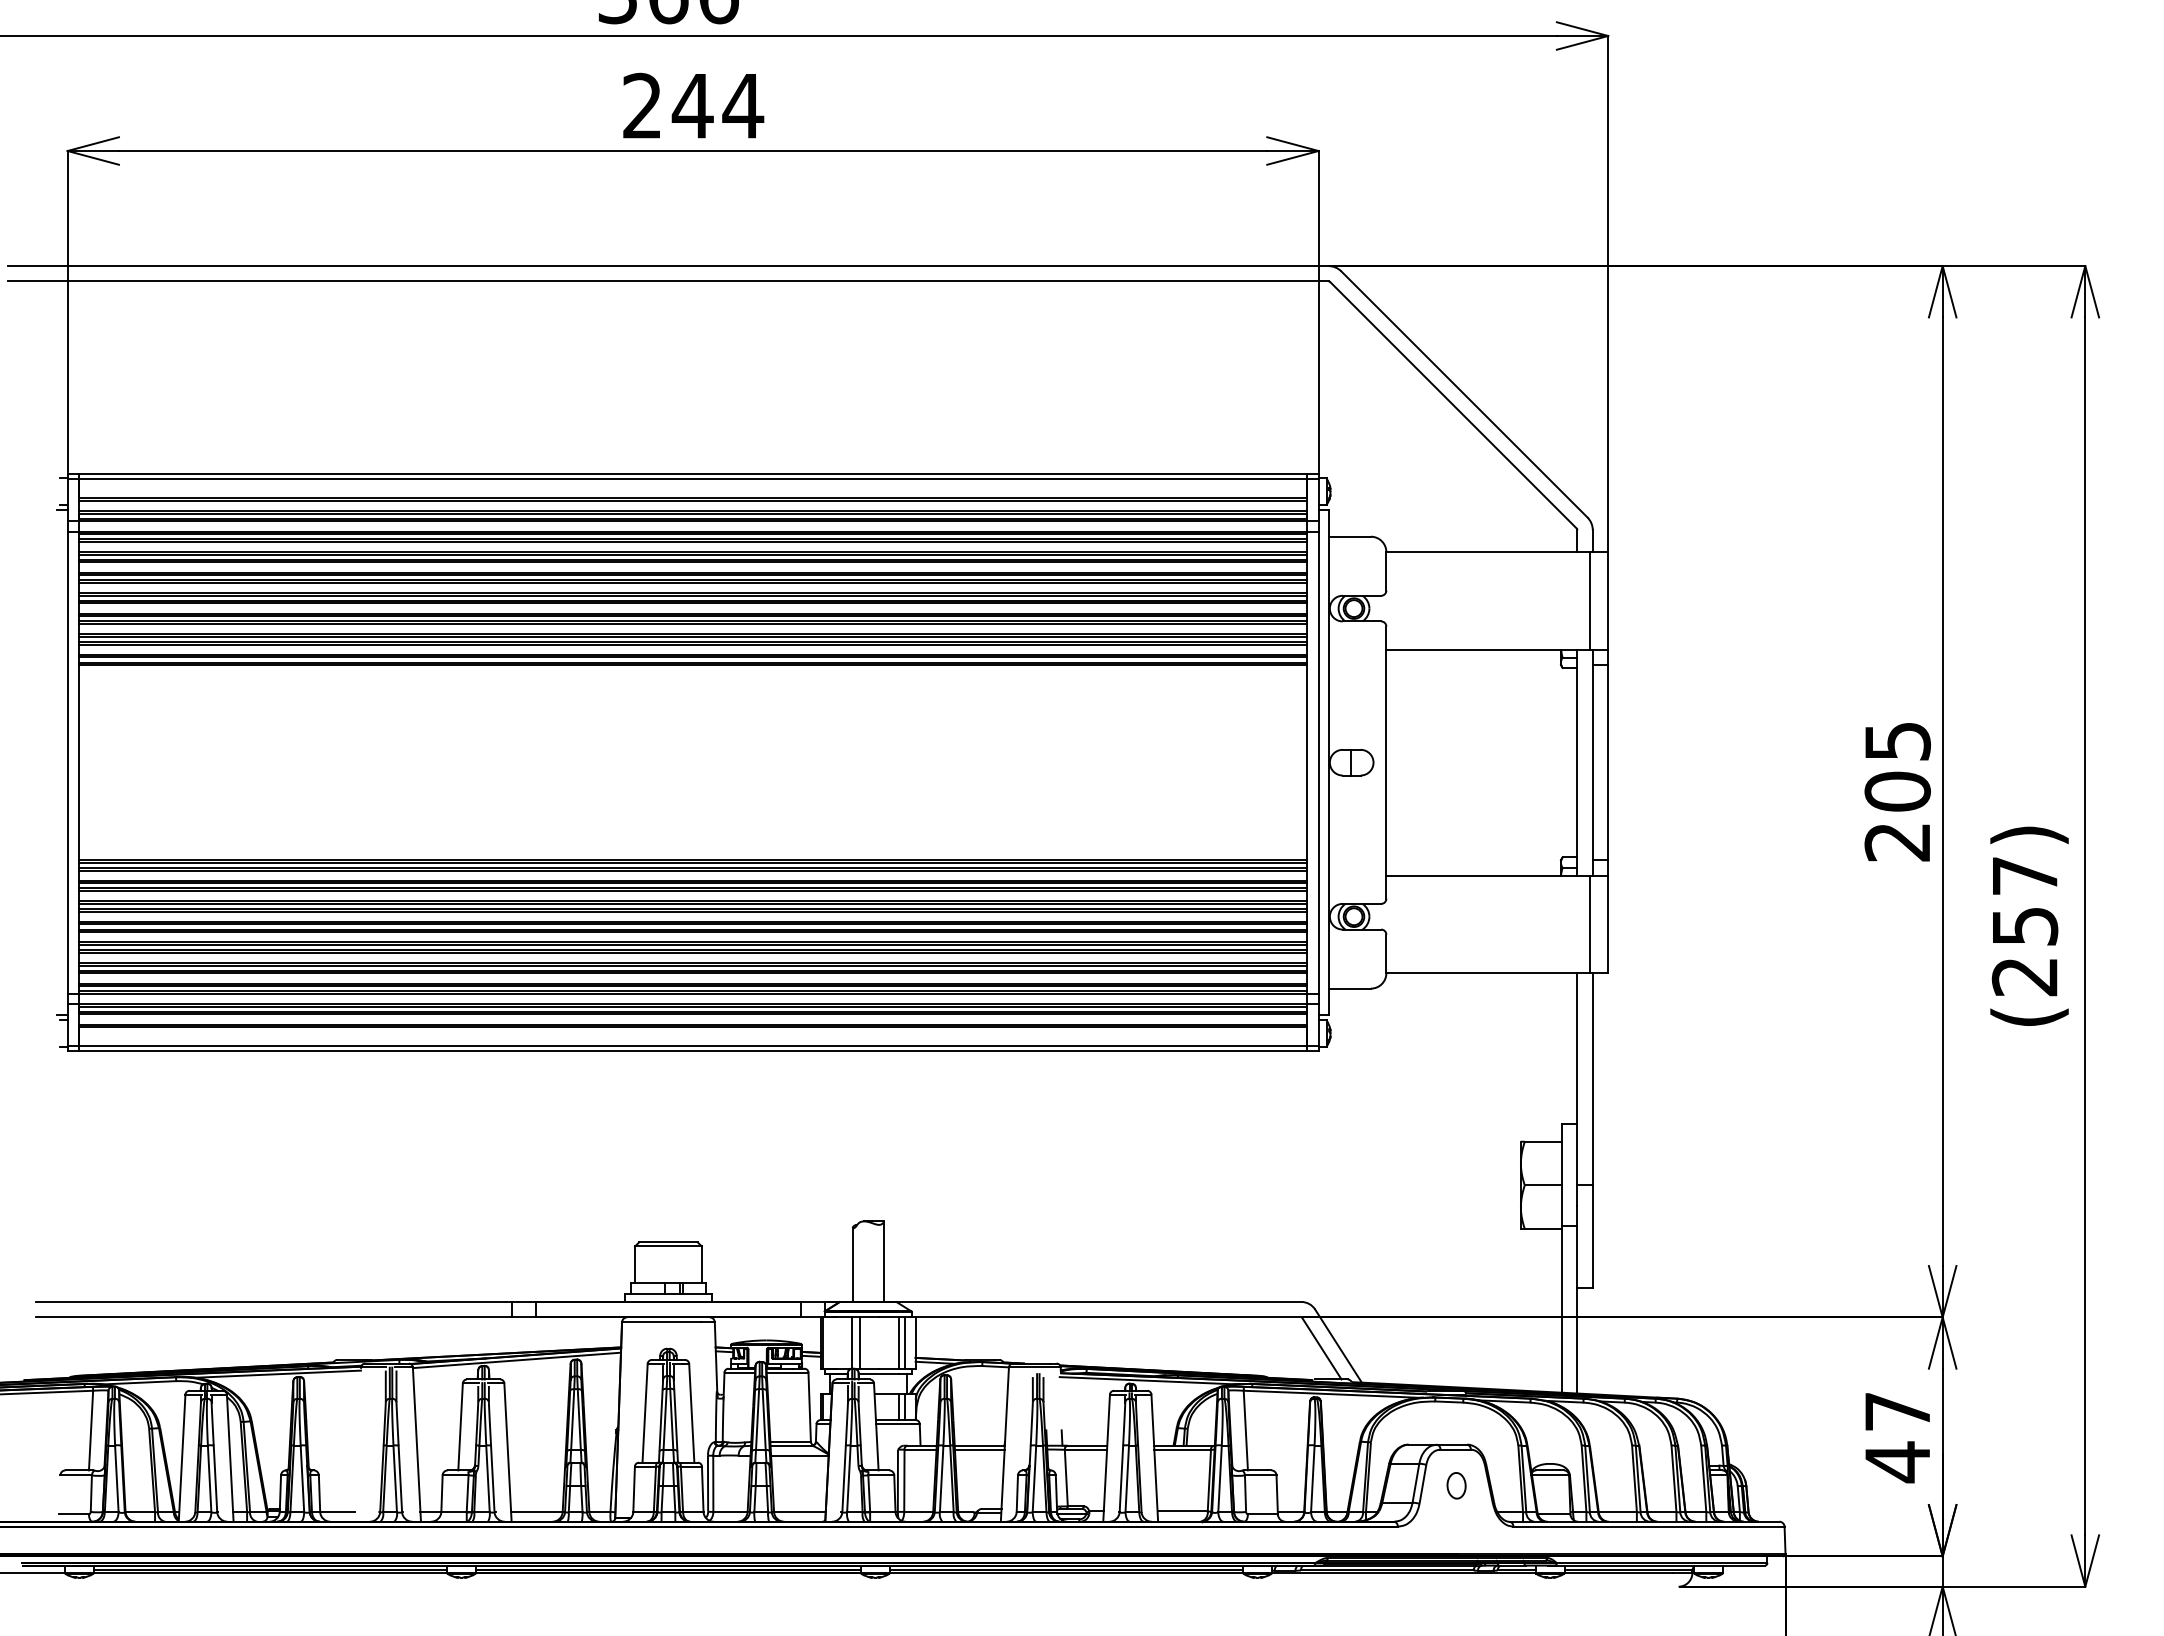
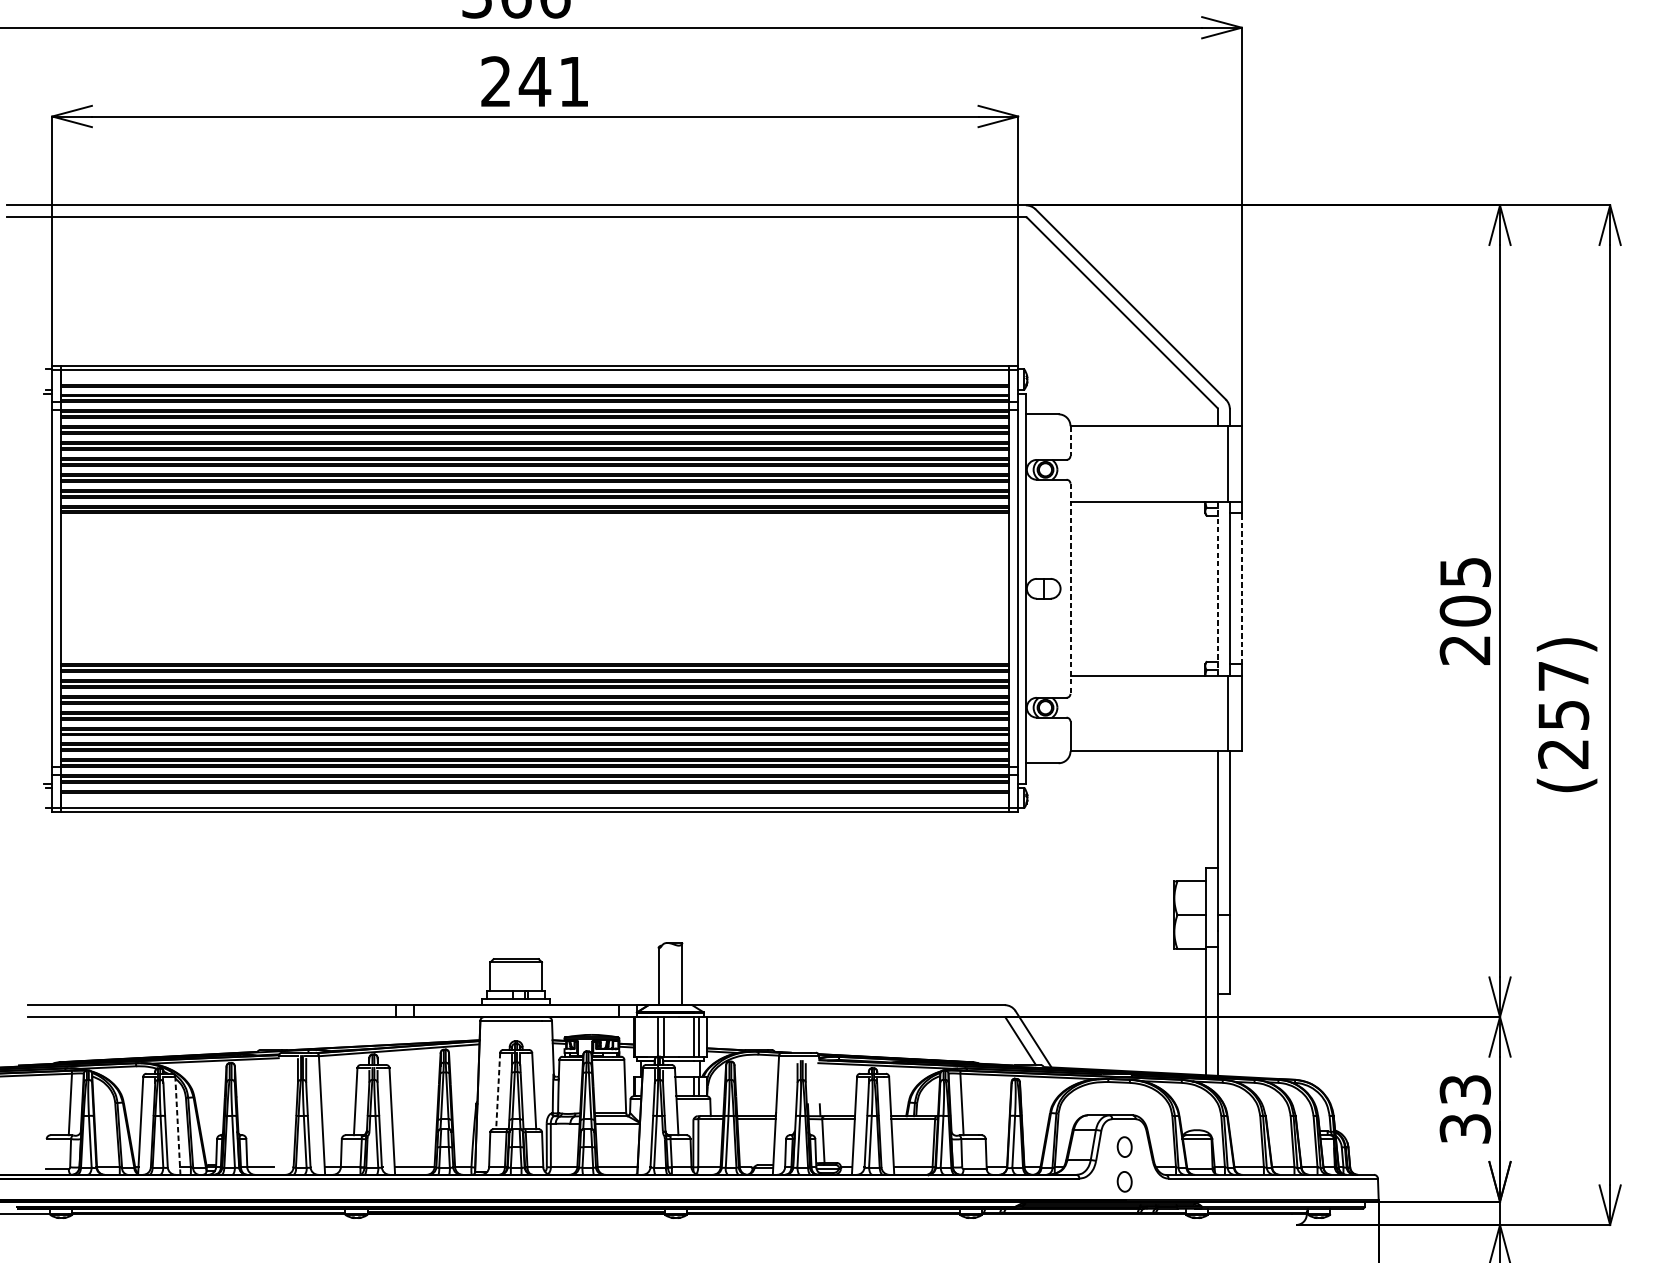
text: (743, 106) -> (574, 82), 244 -> 241
line: (1386, 571) -> (1070, 441), solid -> dashed
line: (1577, 762) -> (1218, 588), solid -> dashed
line: (1608, 762) -> (1242, 588), solid -> dashed
line: (1386, 763) -> (1070, 589), solid -> dashed
line: (645, 1413) -> (498, 1091), solid -> dashed
text: (1897, 1437) -> (1465, 1109), 47 -> 33
line: (230, 1458) -> (178, 1126), solid -> dashed
part: (1456, 1530) -> (1124, 1181), added

